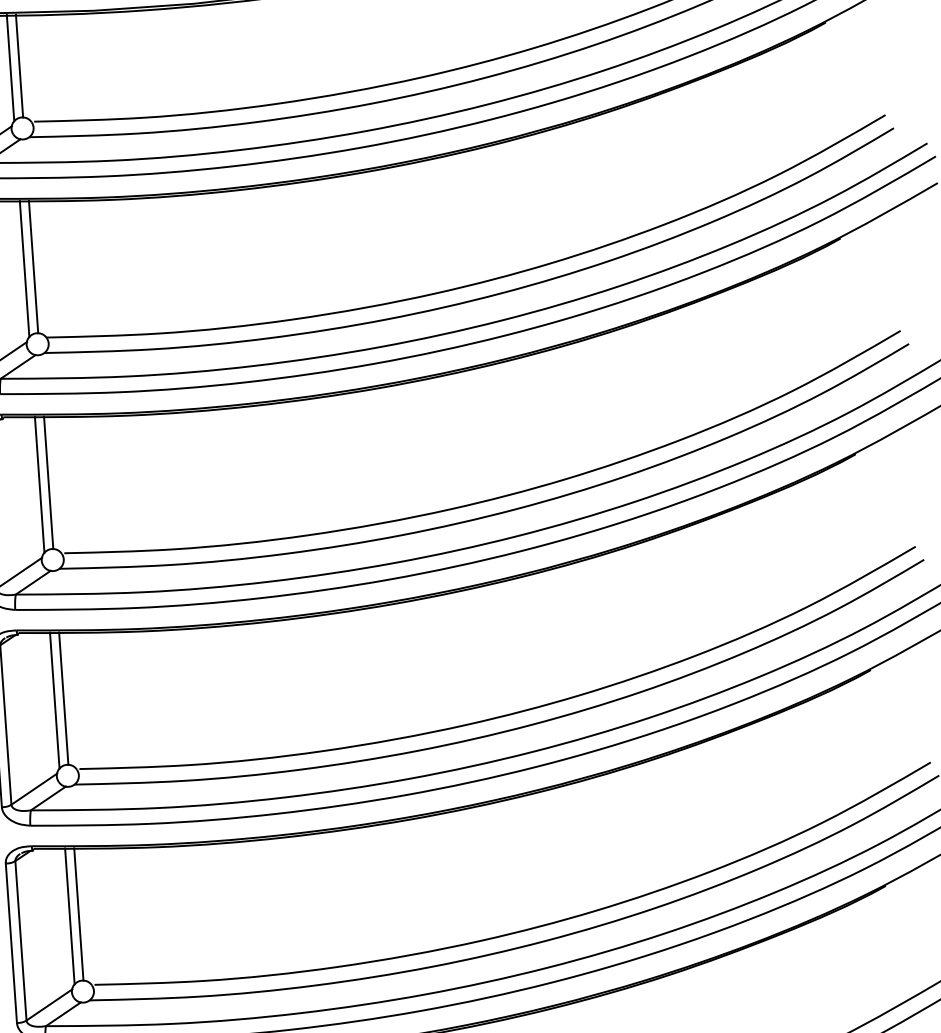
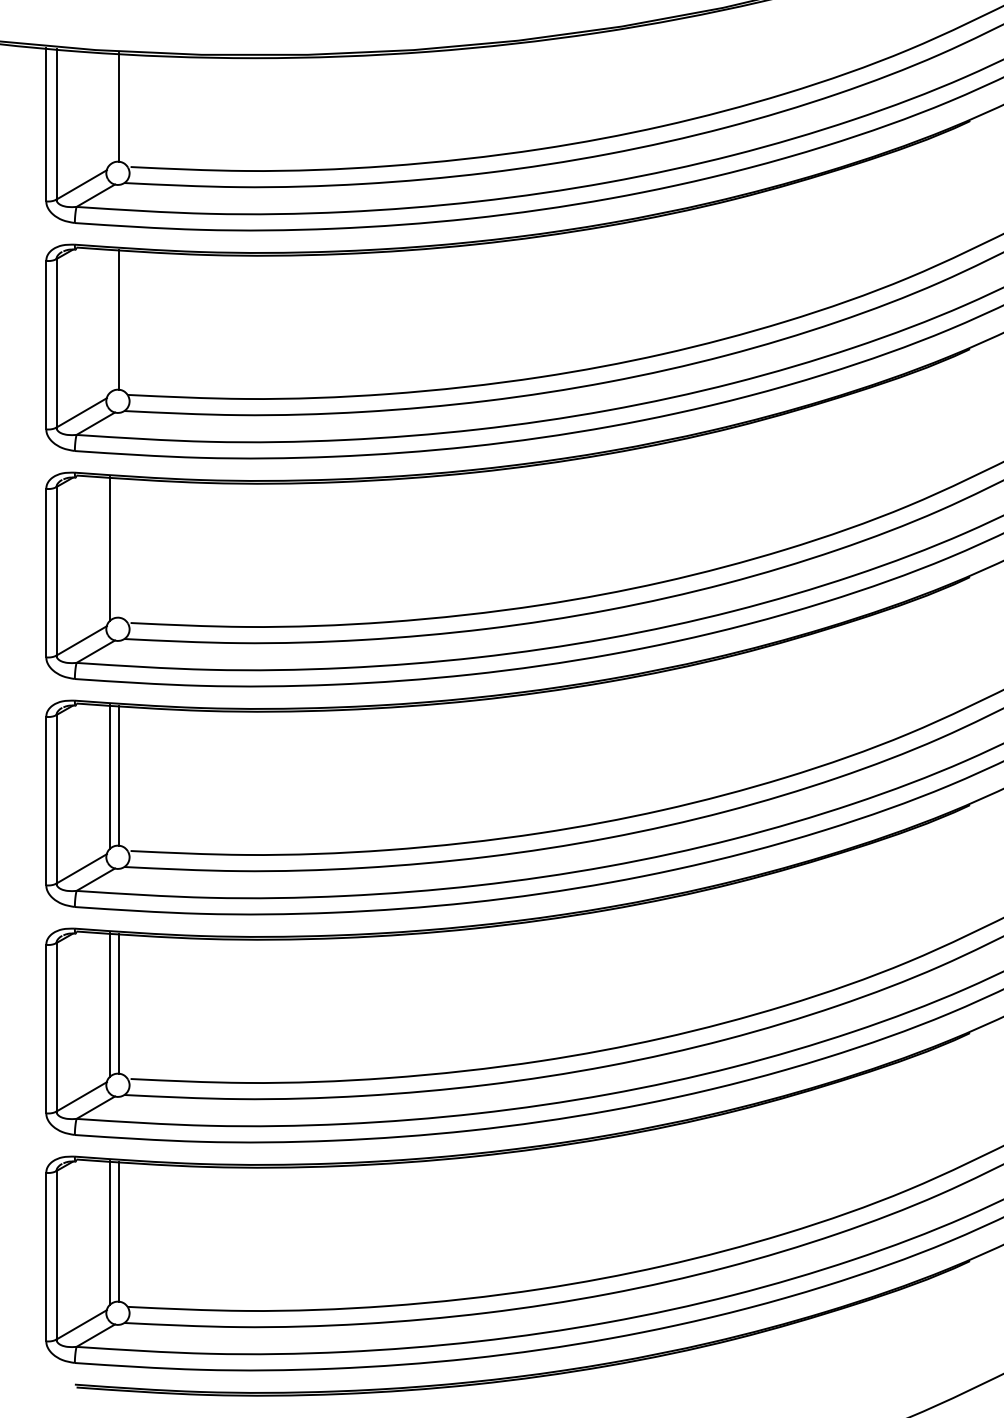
line: (10, 67) -> (109, 108), removed
line: (24, 269) -> (109, 321), removed
line: (48, 482) -> (119, 547), removed

